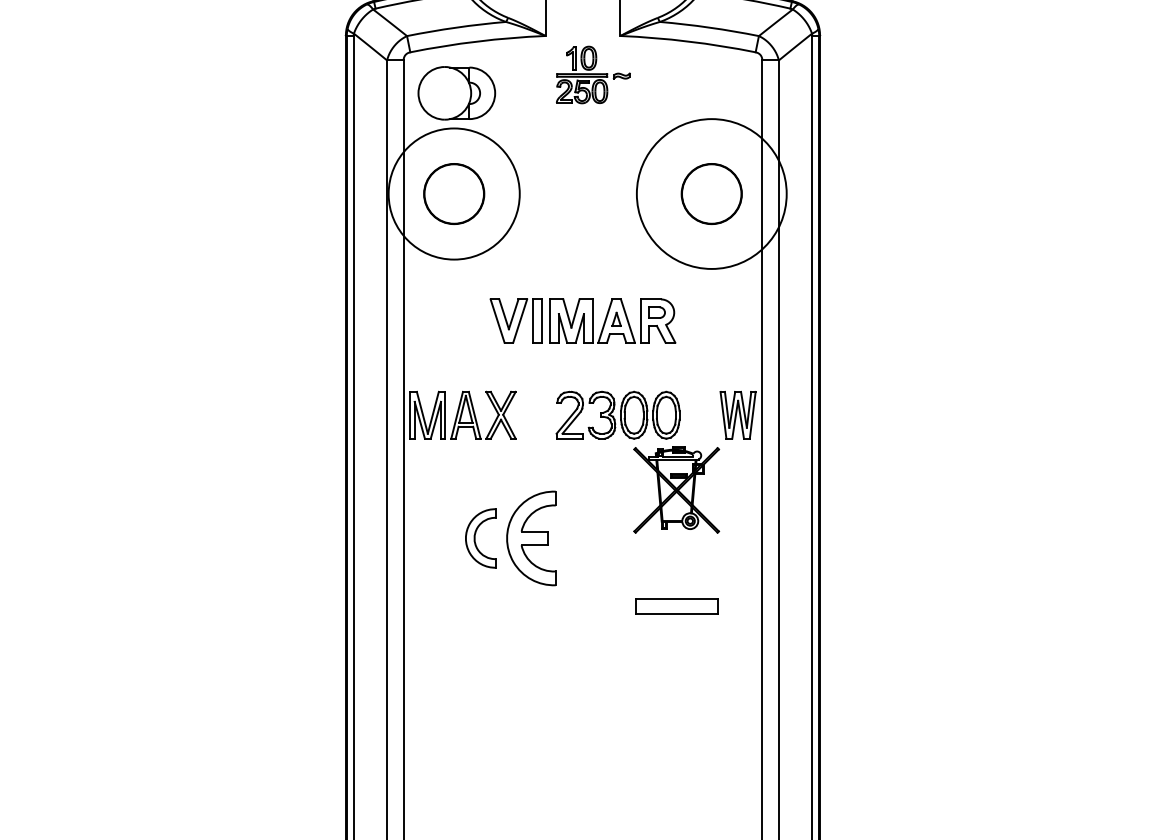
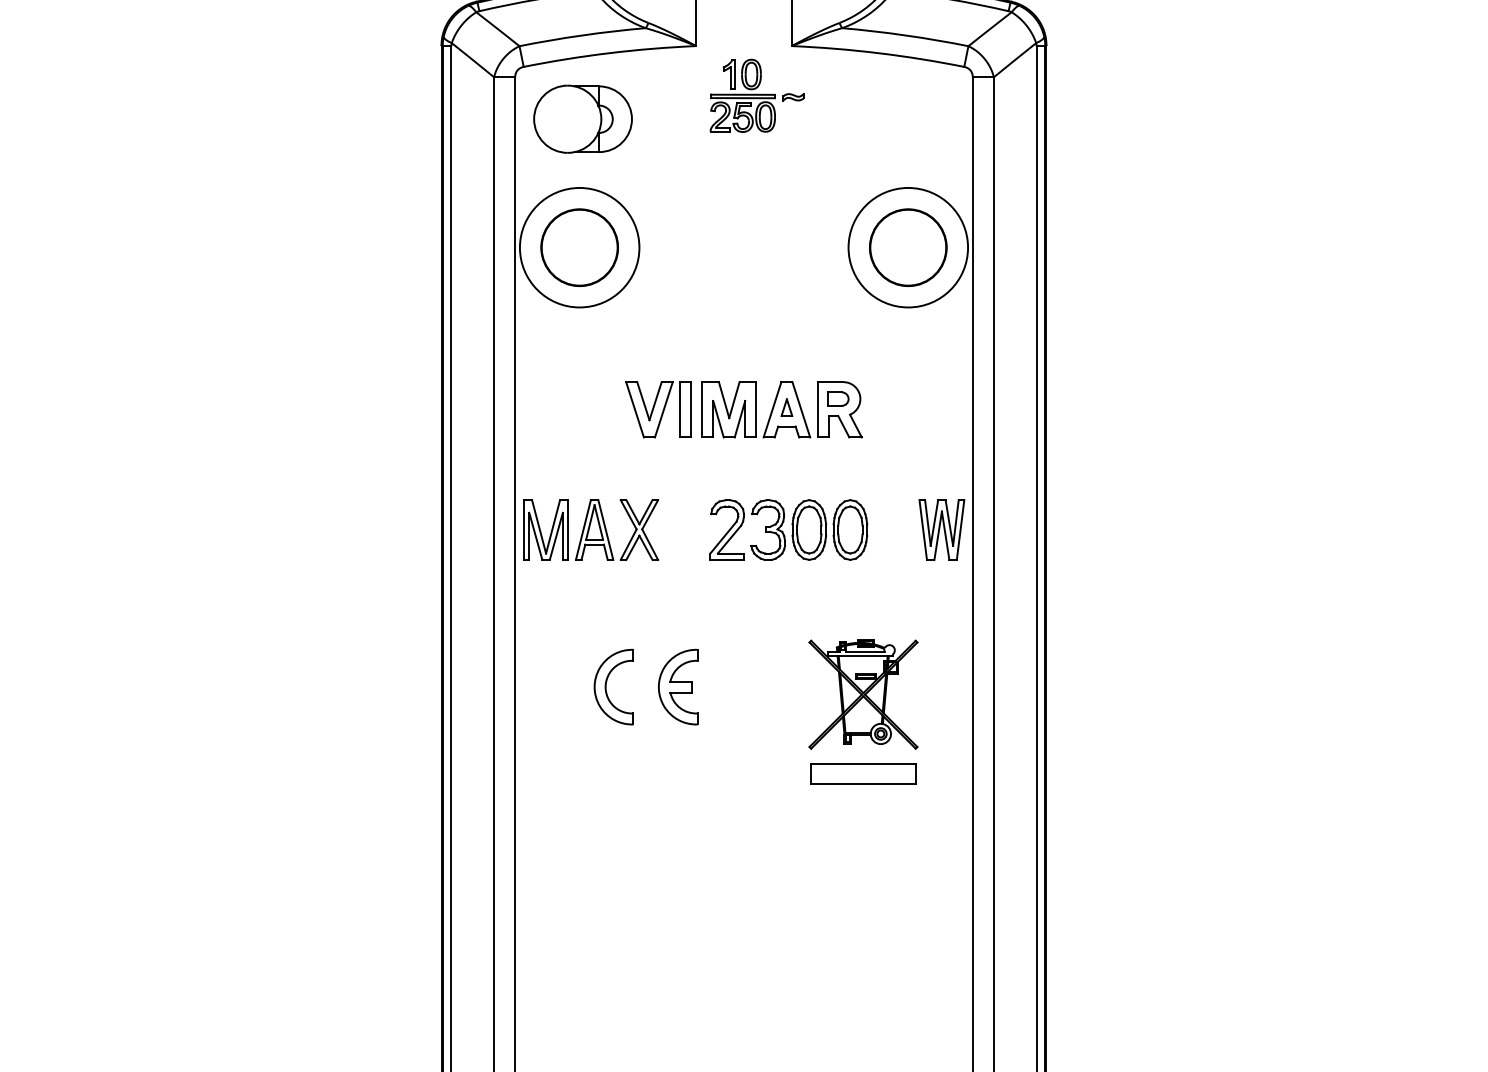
circle: (454, 193) -> (580, 247), size x0.71
circle: (711, 193) -> (907, 247), size x0.62
part: (676, 489) -> (863, 693), moved
part: (531, 538) -> (678, 687), size x0.62

